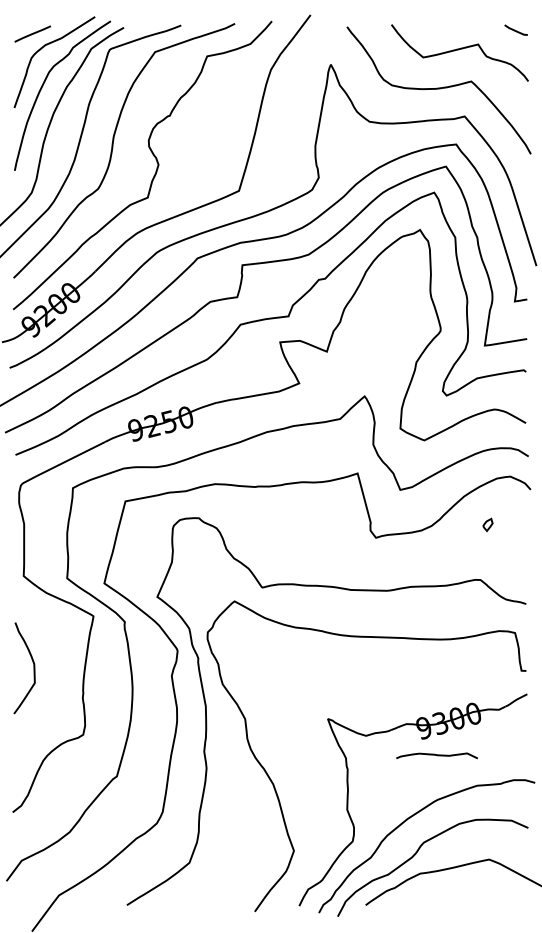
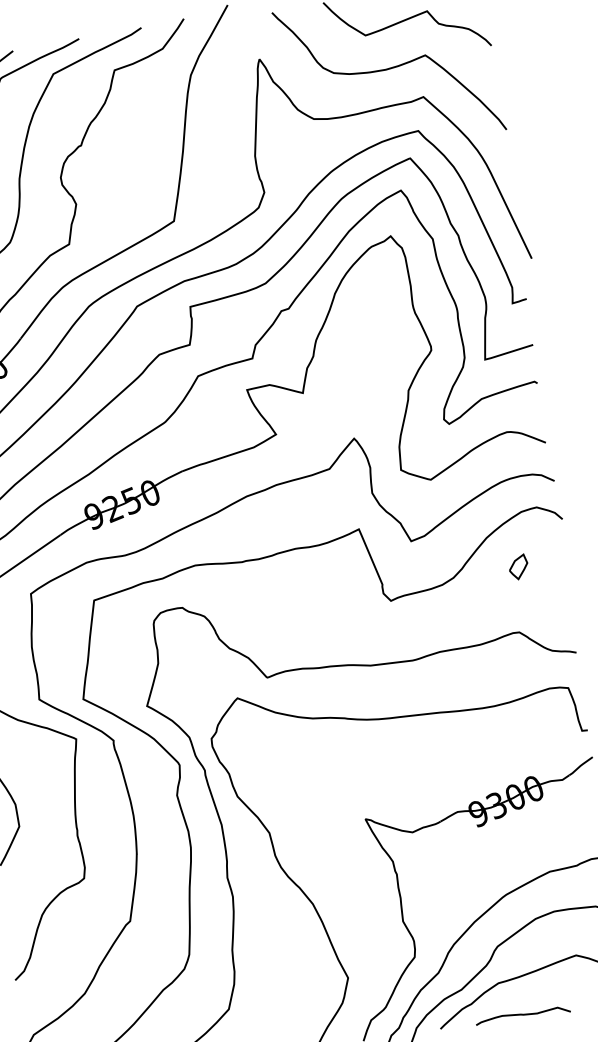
part: (487, 524) -> (518, 566), size x1.67
curve: (436, 755) -> (522, 1015), moved

